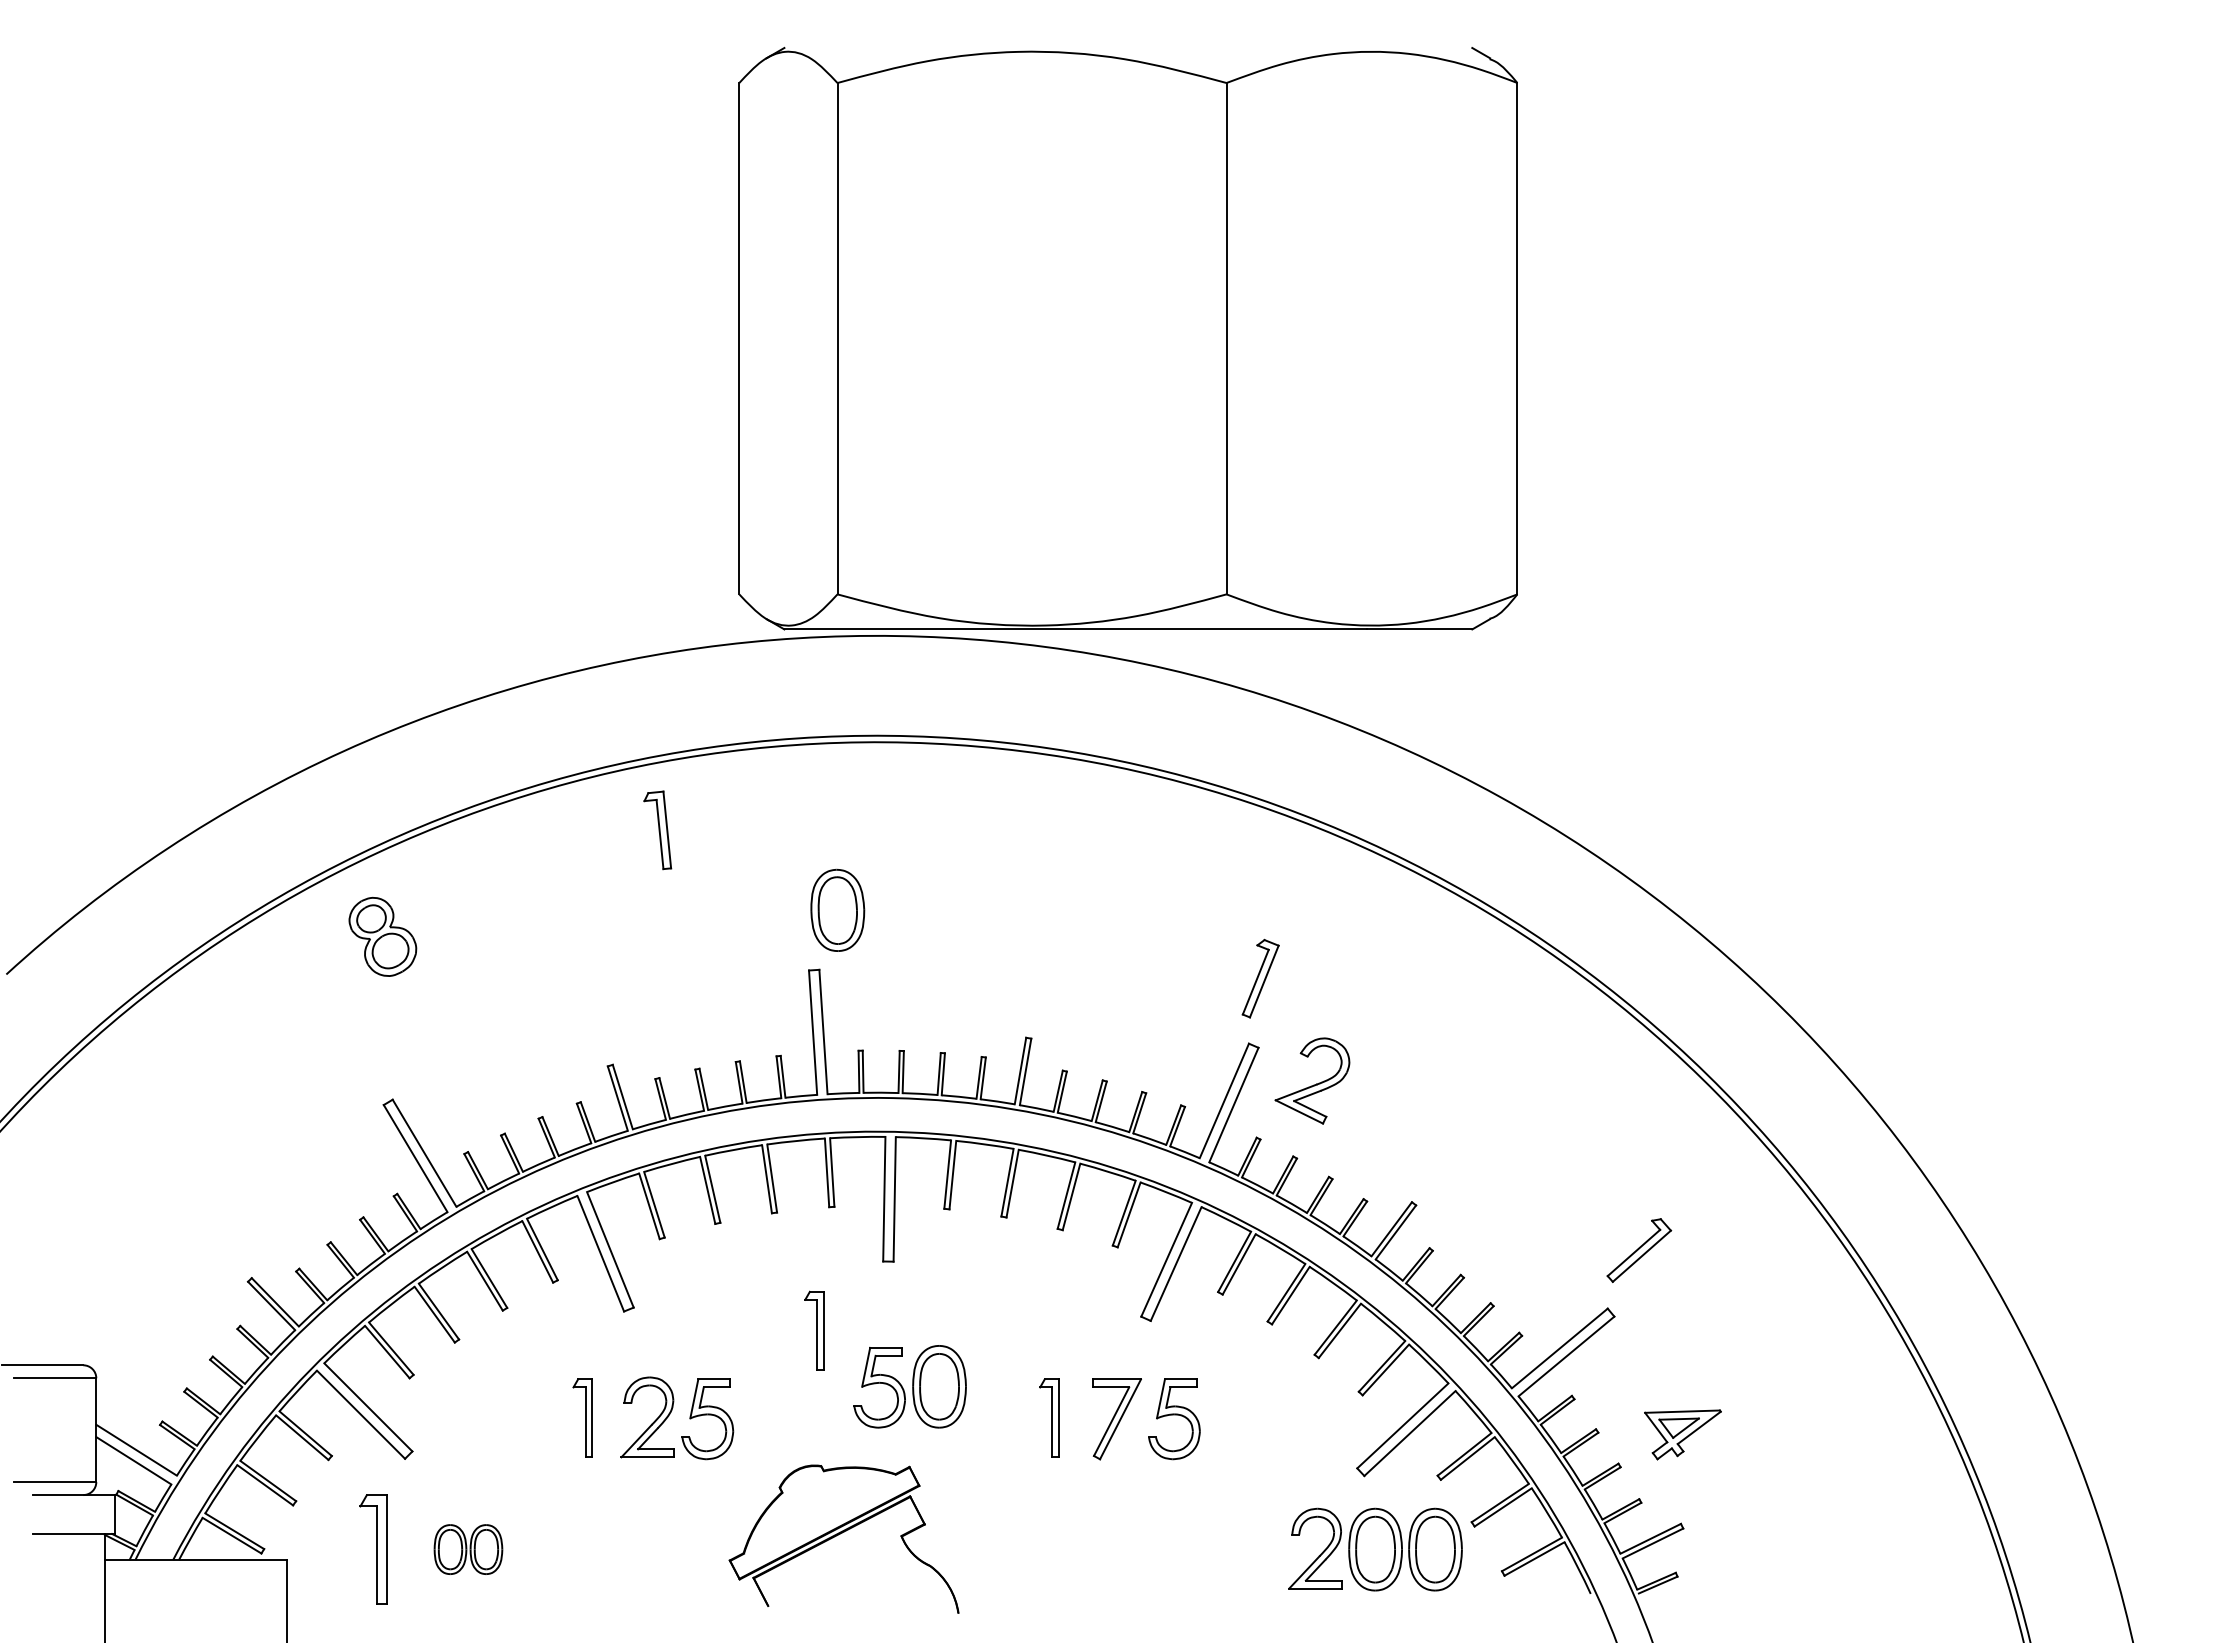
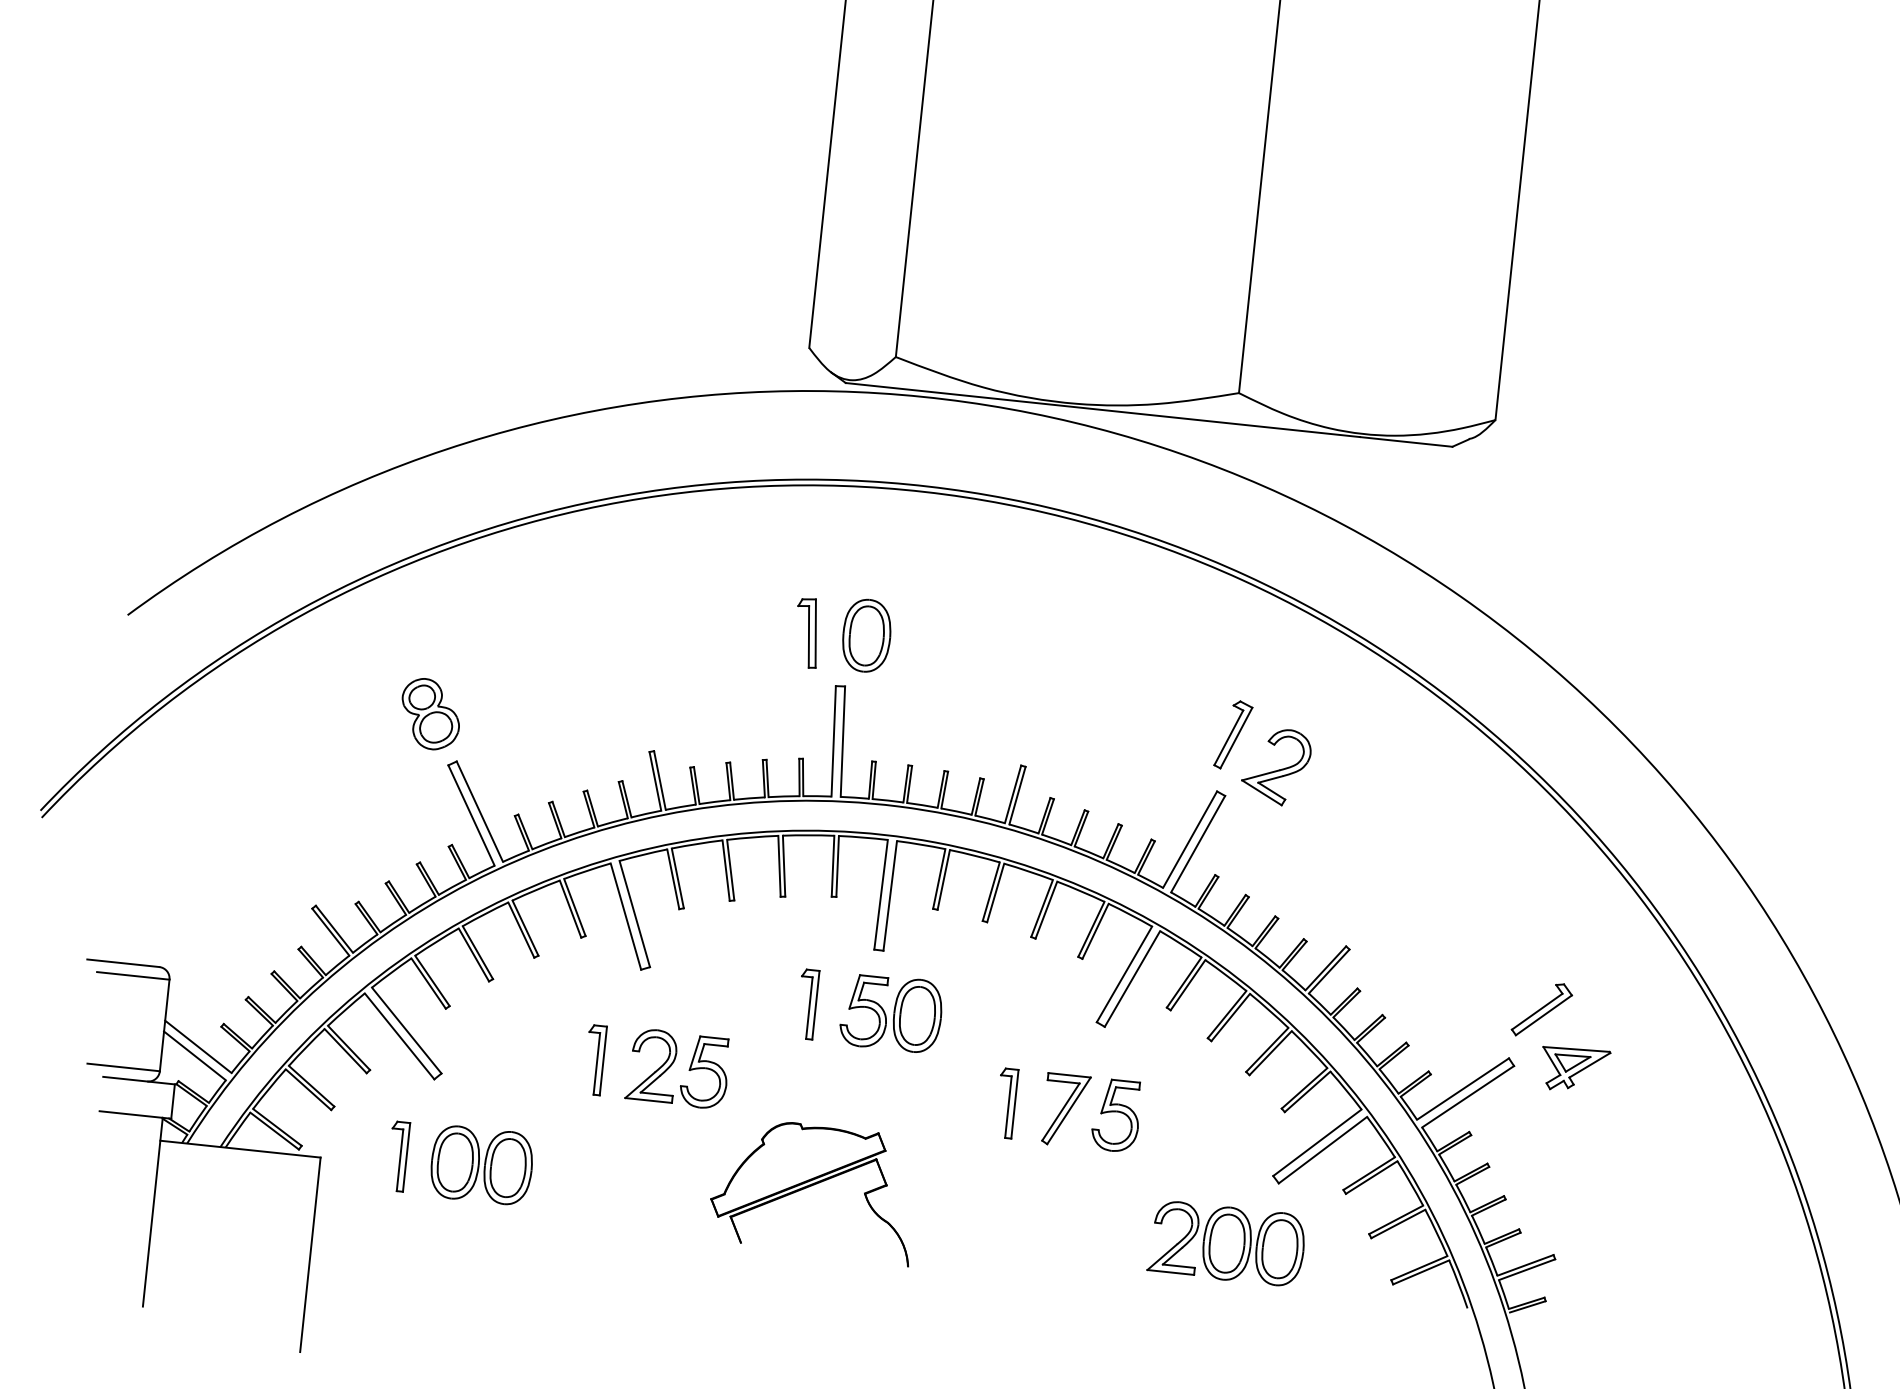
part: (657, 830) -> (807, 633), moved
part: (382, 936) -> (430, 713), moved
part: (1312, 1080) -> (1276, 766), moved
part: (909, 1386) -> (891, 1012), moved
part: (1682, 1434) -> (1574, 1069), moved
part: (373, 1549) -> (398, 1156), size x0.71
part: (468, 1549) -> (481, 1165), size x1.67
part: (1375, 1549) -> (1227, 1243), moved

